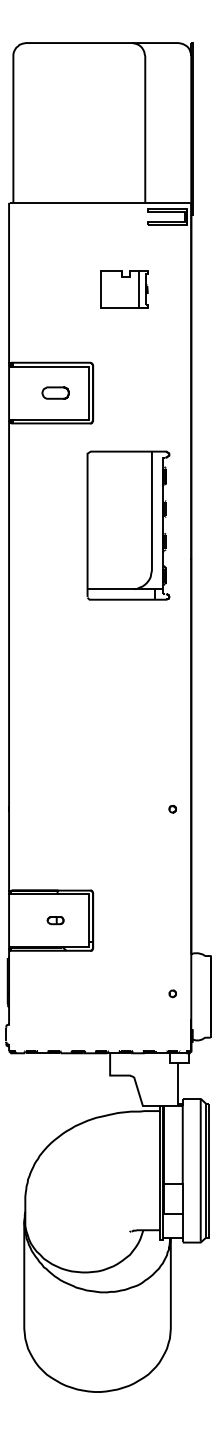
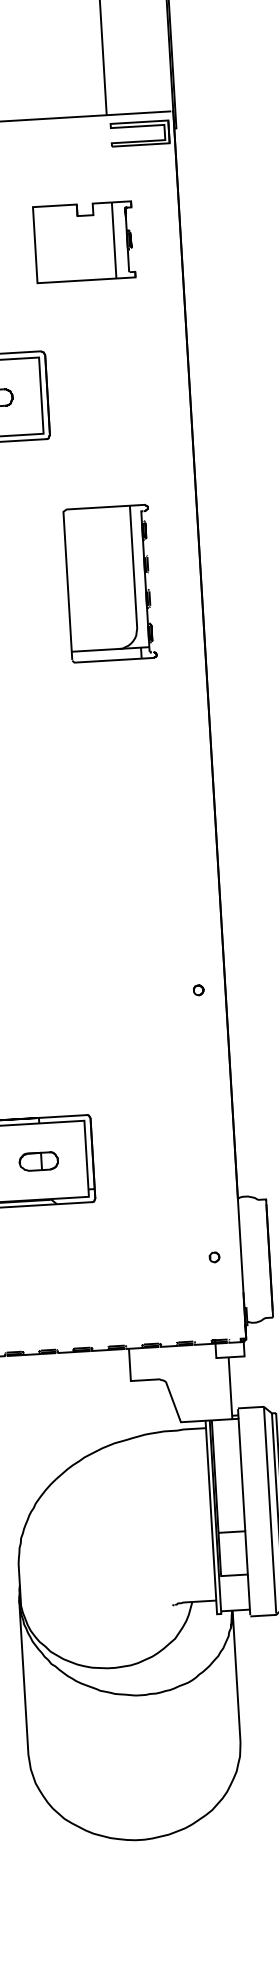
part: (124, 289) -> (84, 242), size x1.43
part: (128, 525) -> (110, 583), size x0.71
part: (55, 920) -> (38, 1161), size x1.67

